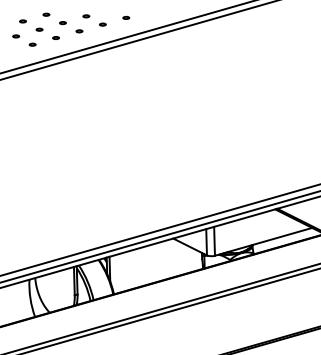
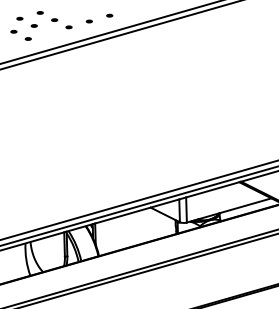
part: (85, 16) -> (74, 14), removed
part: (55, 37) -> (48, 32), removed

